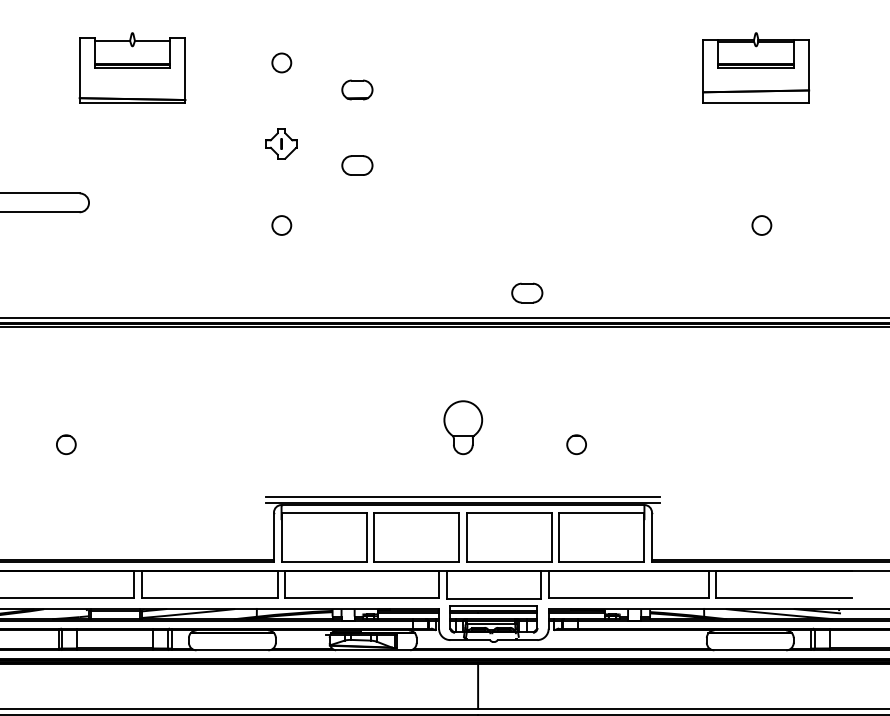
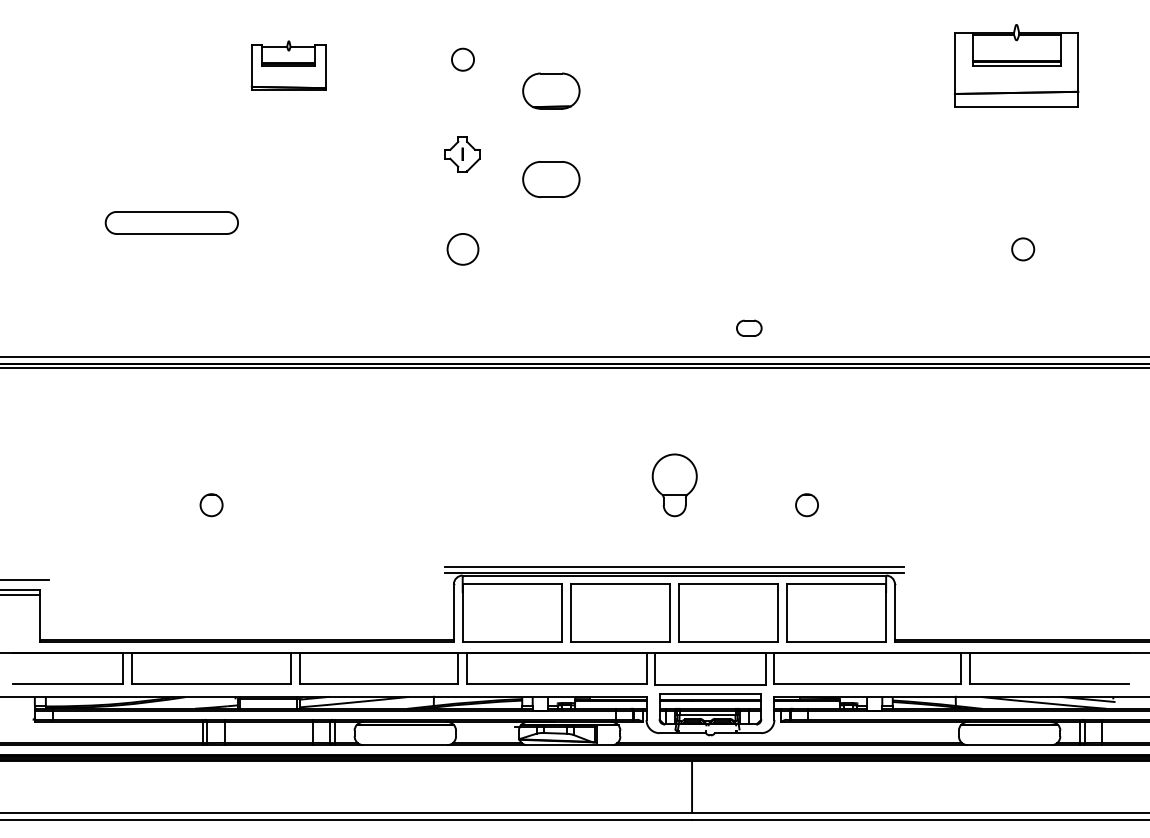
part: (132, 67) -> (288, 65), size x0.6
part: (356, 90) -> (550, 91), size x1.6
part: (356, 165) -> (550, 179), size x1.6
circle: (281, 225) -> (462, 249), size x1.4
part: (526, 293) -> (748, 328), size x0.7

